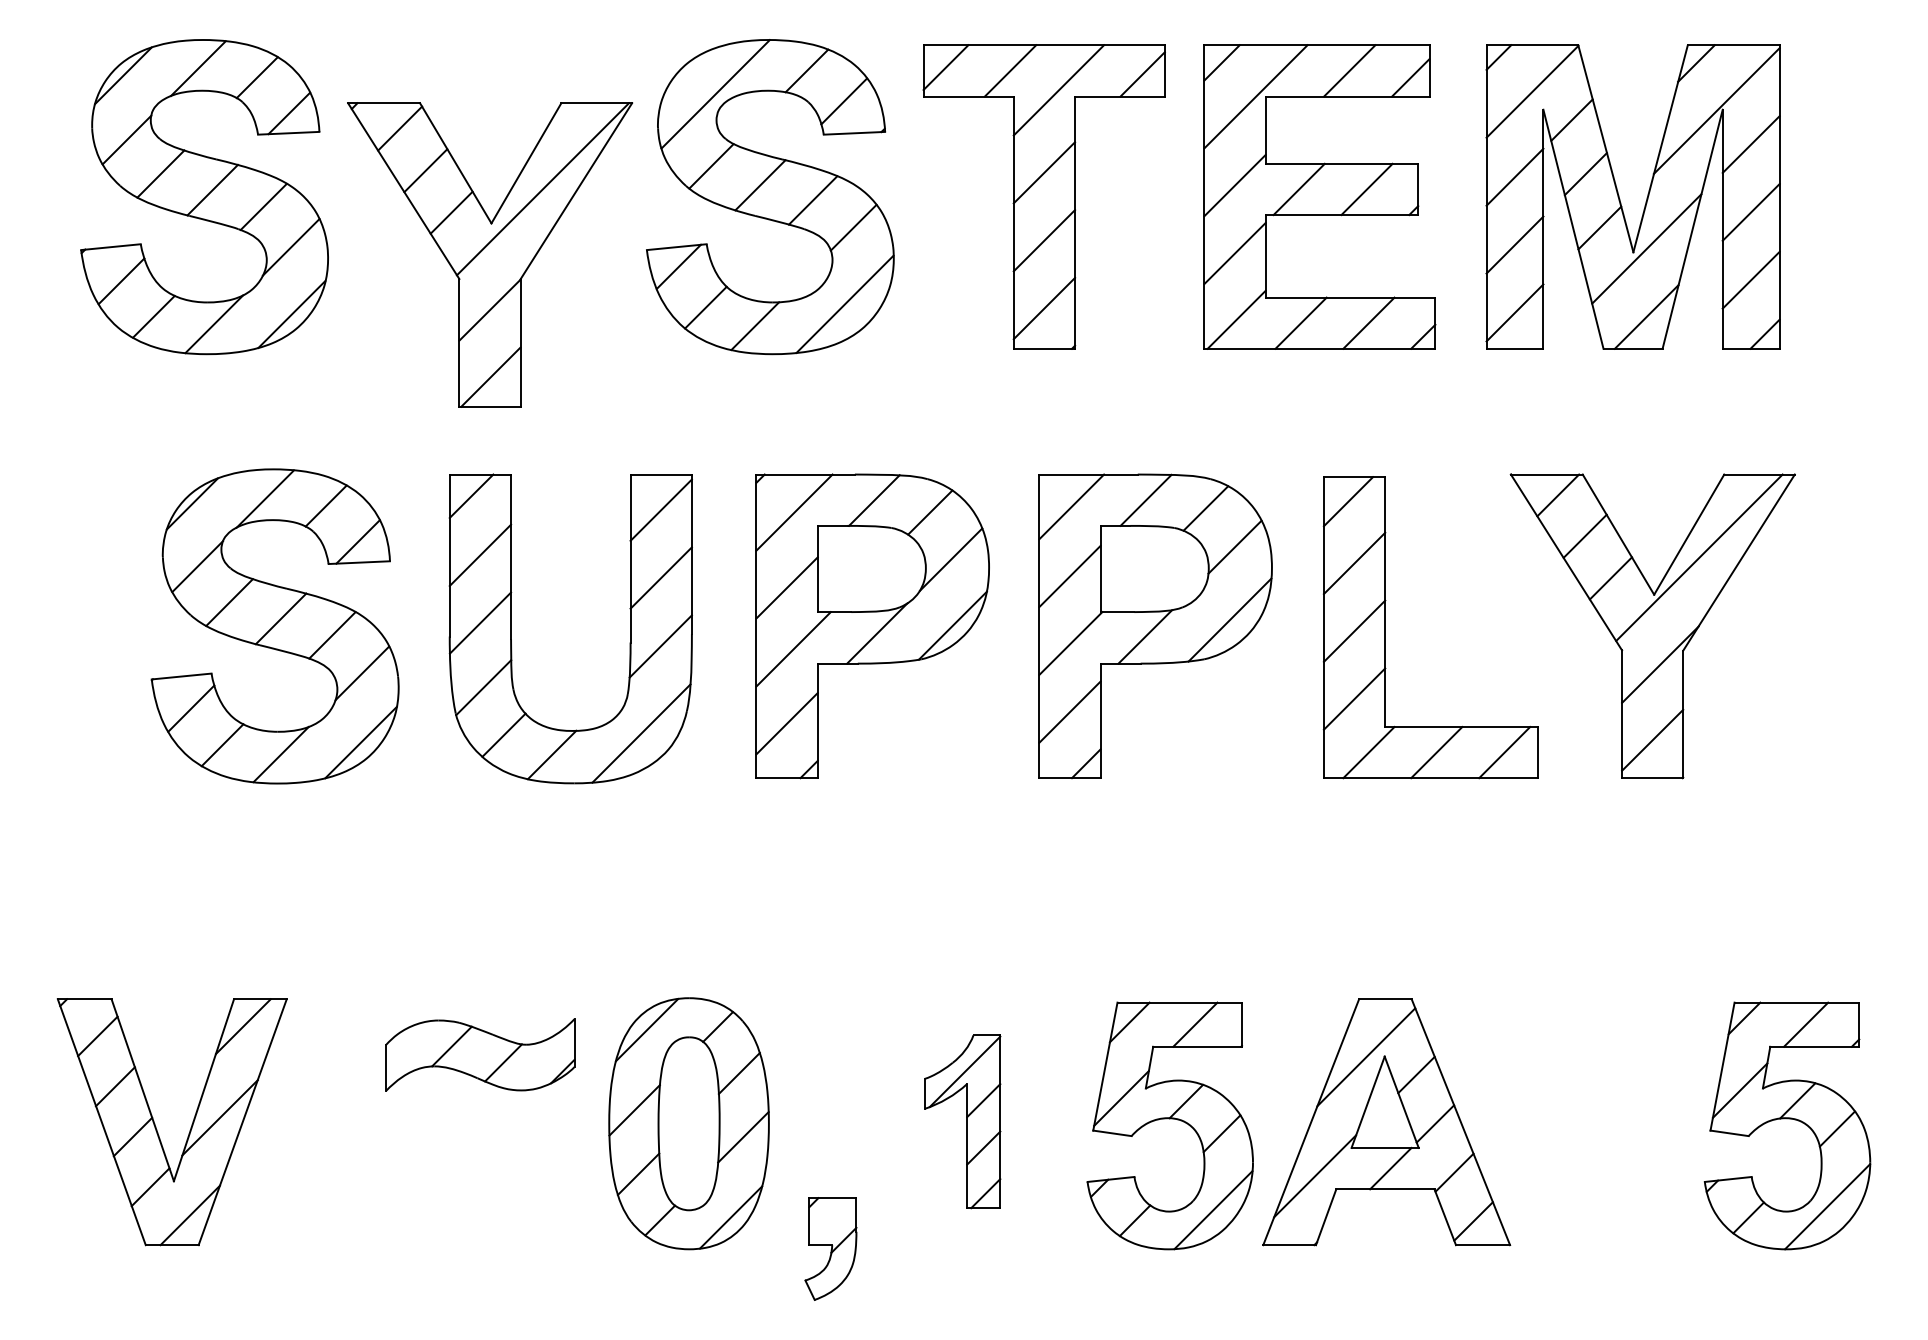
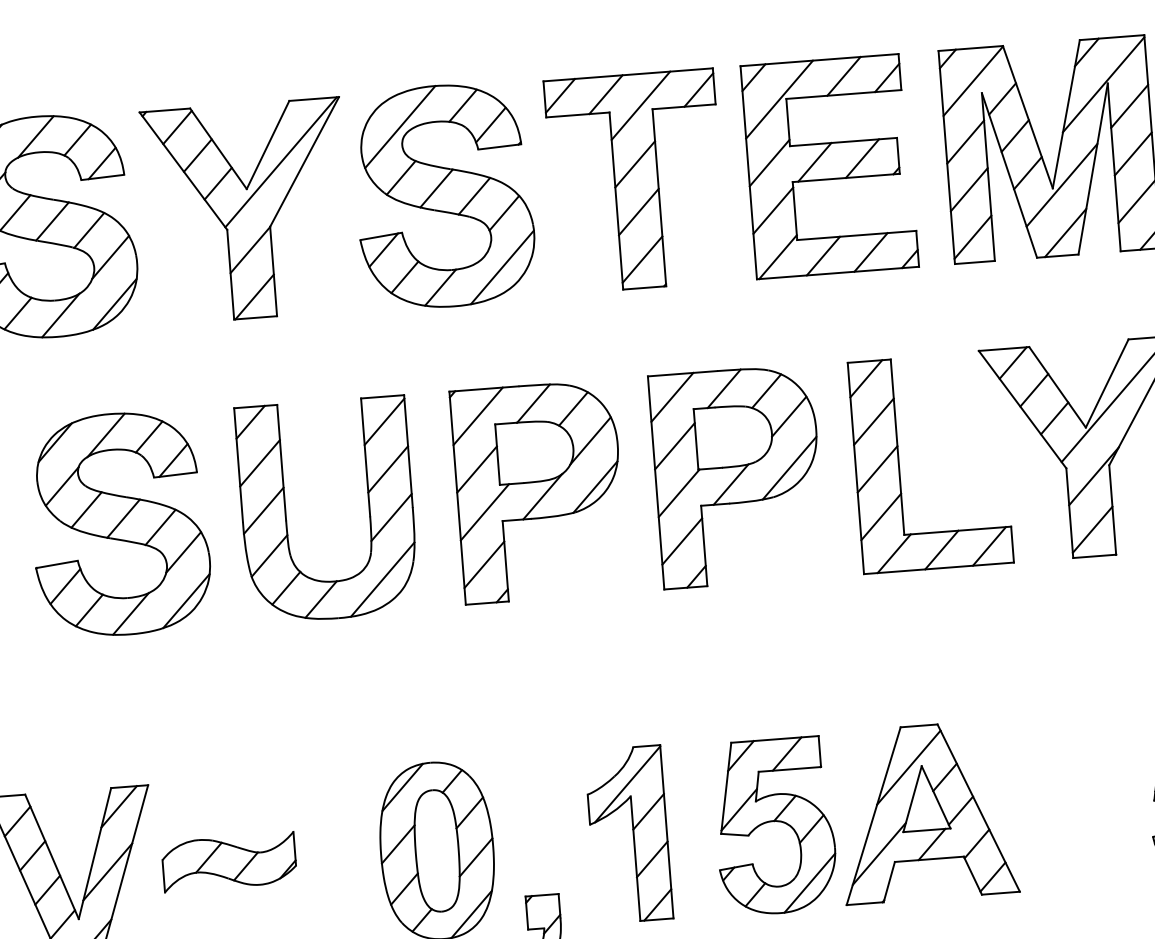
part: (490, 254) -> (247, 210), moved
part: (480, 1054) -> (229, 861), moved
part: (962, 1121) -> (628, 834), size x1.43

